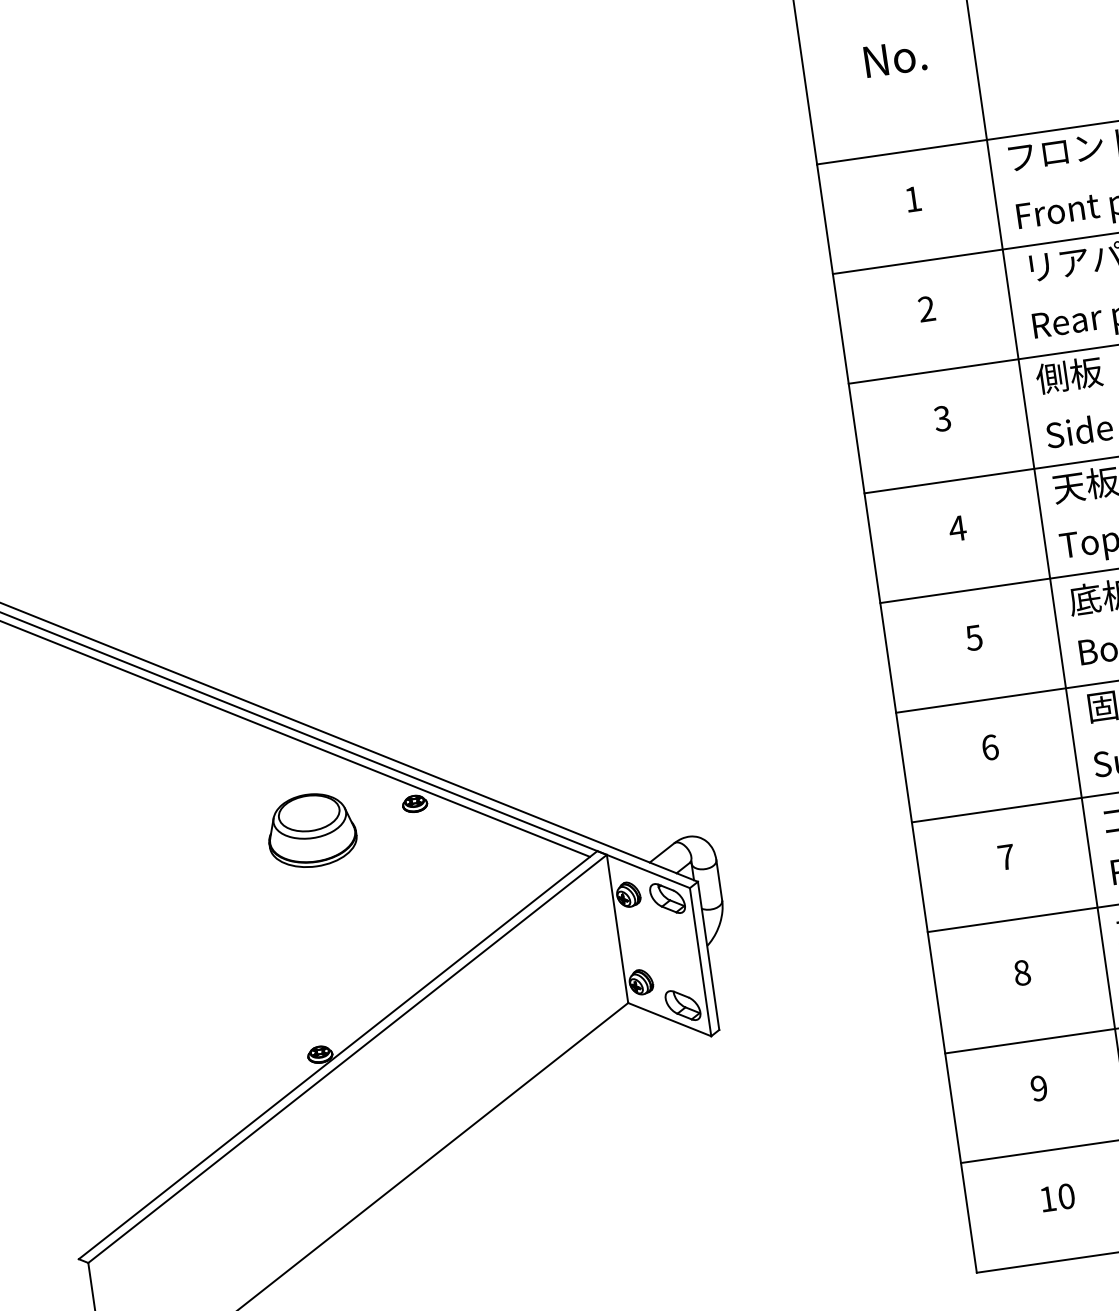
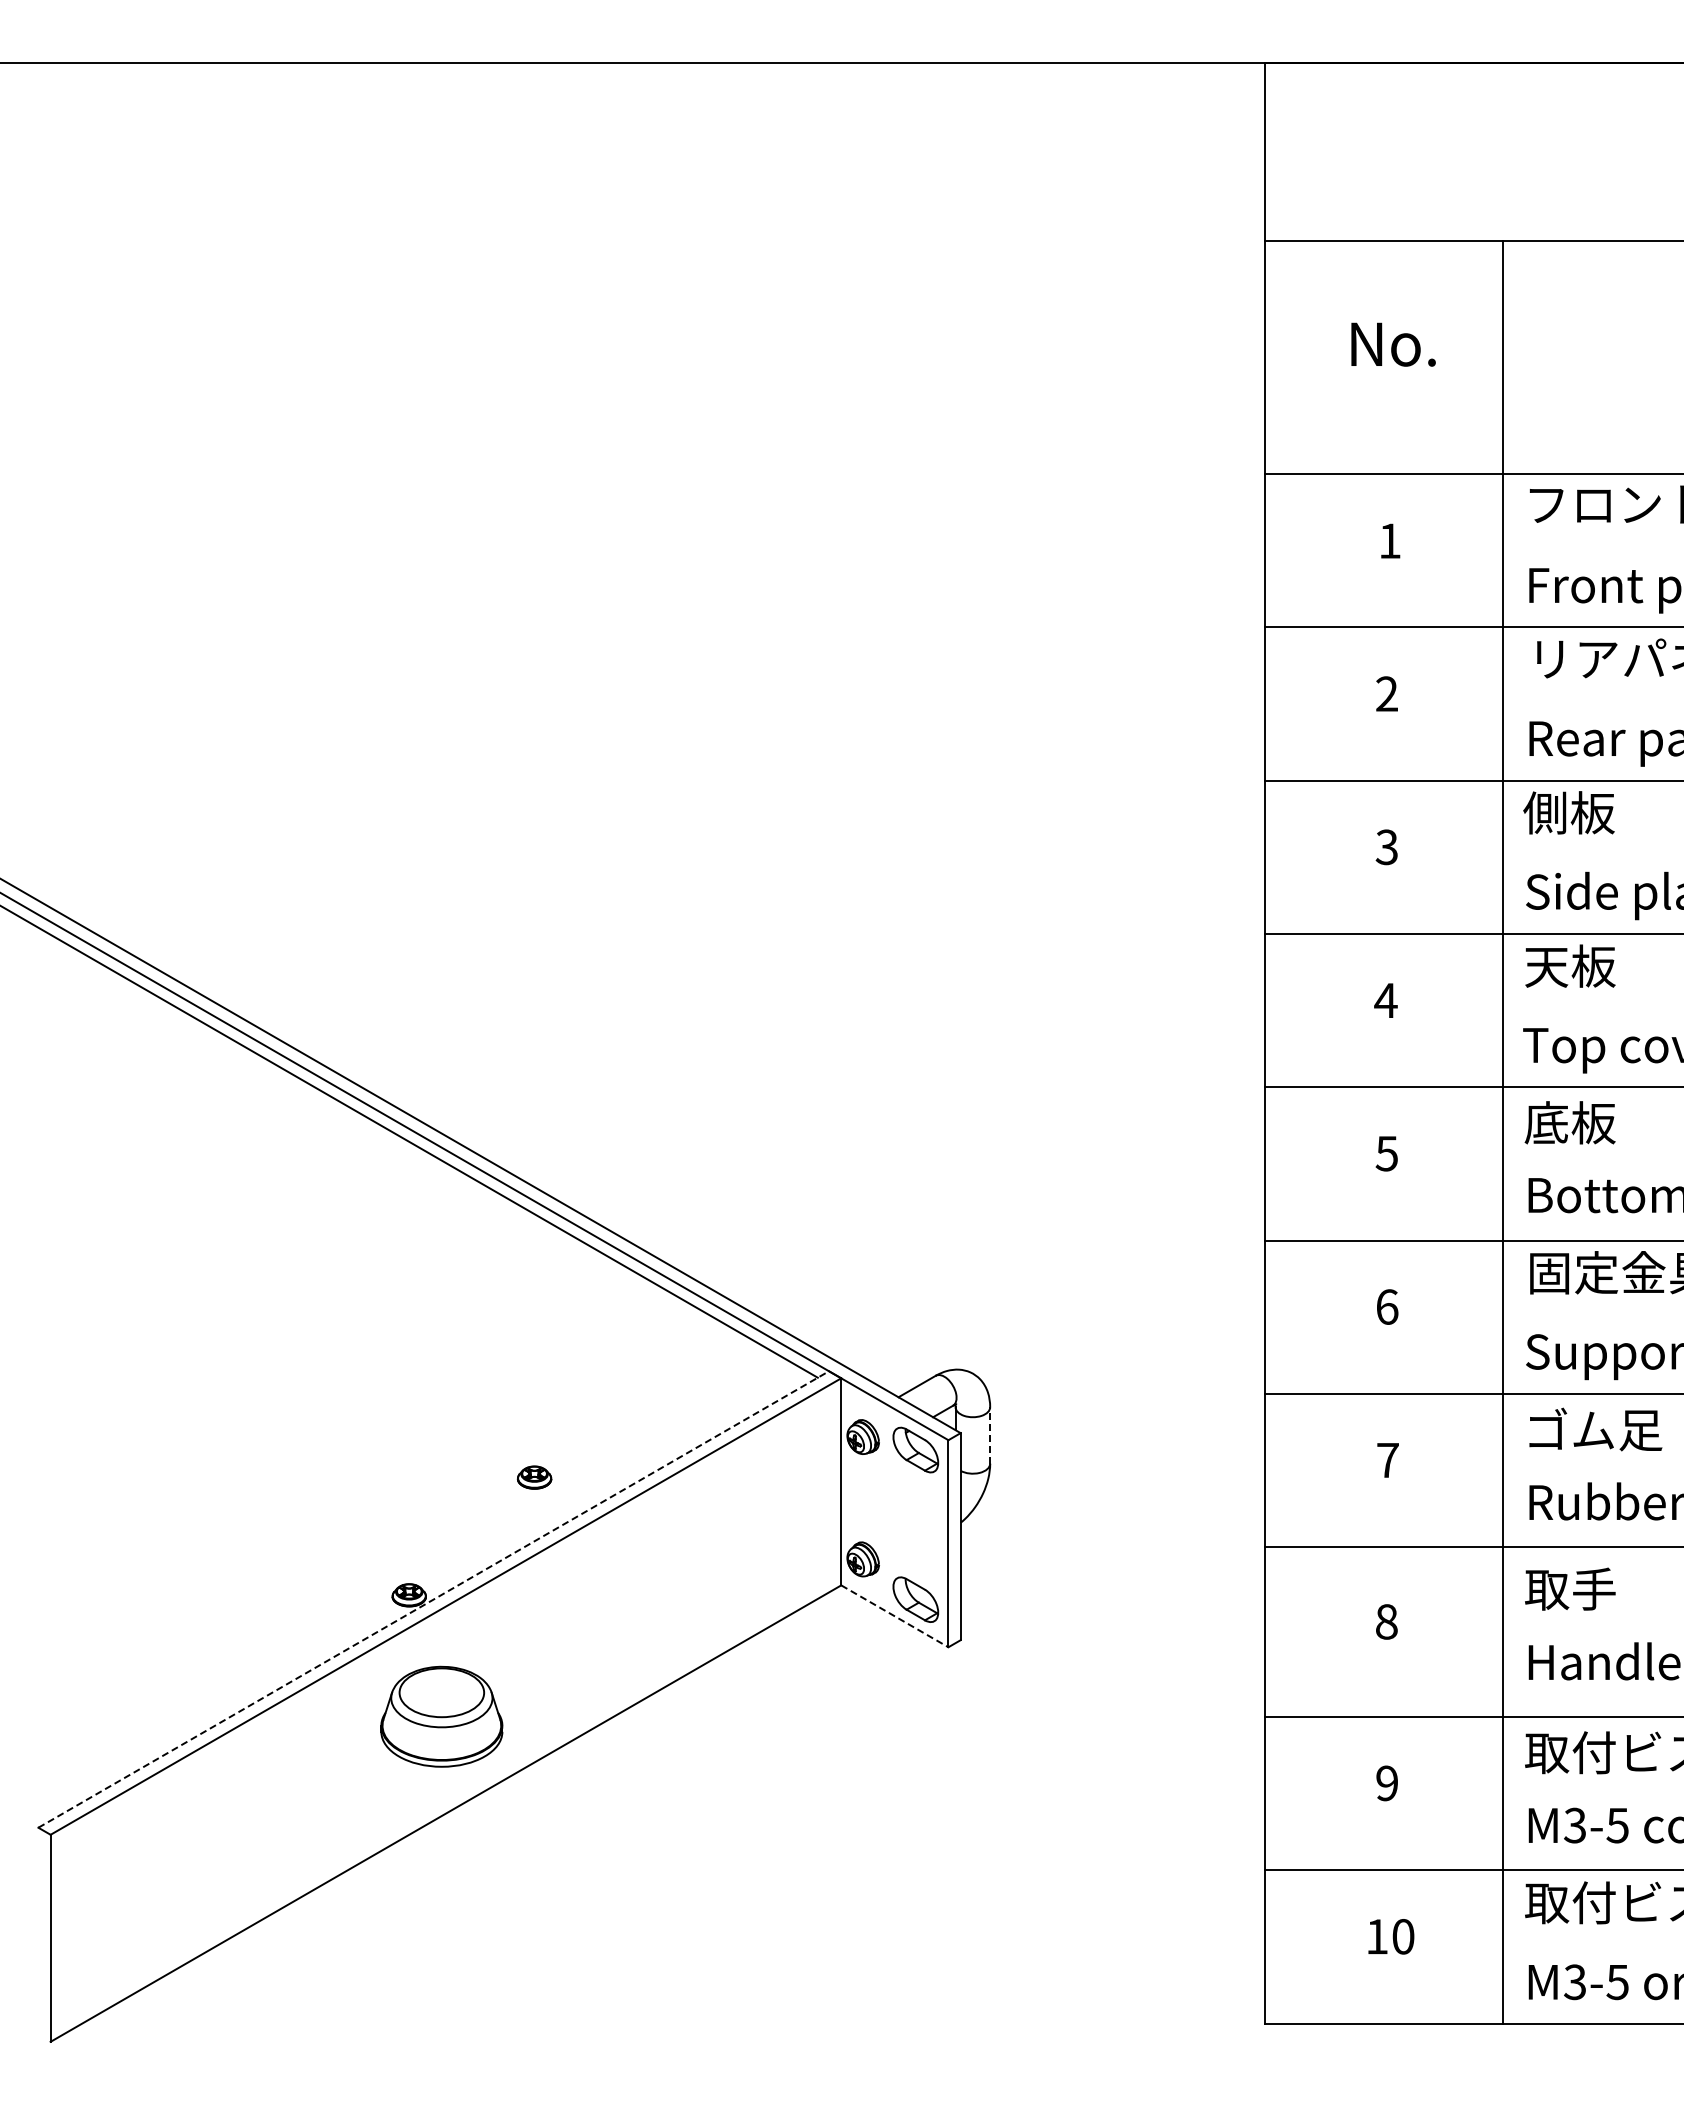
part: (414, 803) -> (534, 1477), moved
part: (311, 830) -> (441, 1716), moved
line: (719, 880) -> (990, 1435), solid -> dashed
line: (669, 1019) -> (894, 1616), solid -> dashed
line: (338, 1055) -> (434, 1599), solid -> dashed

